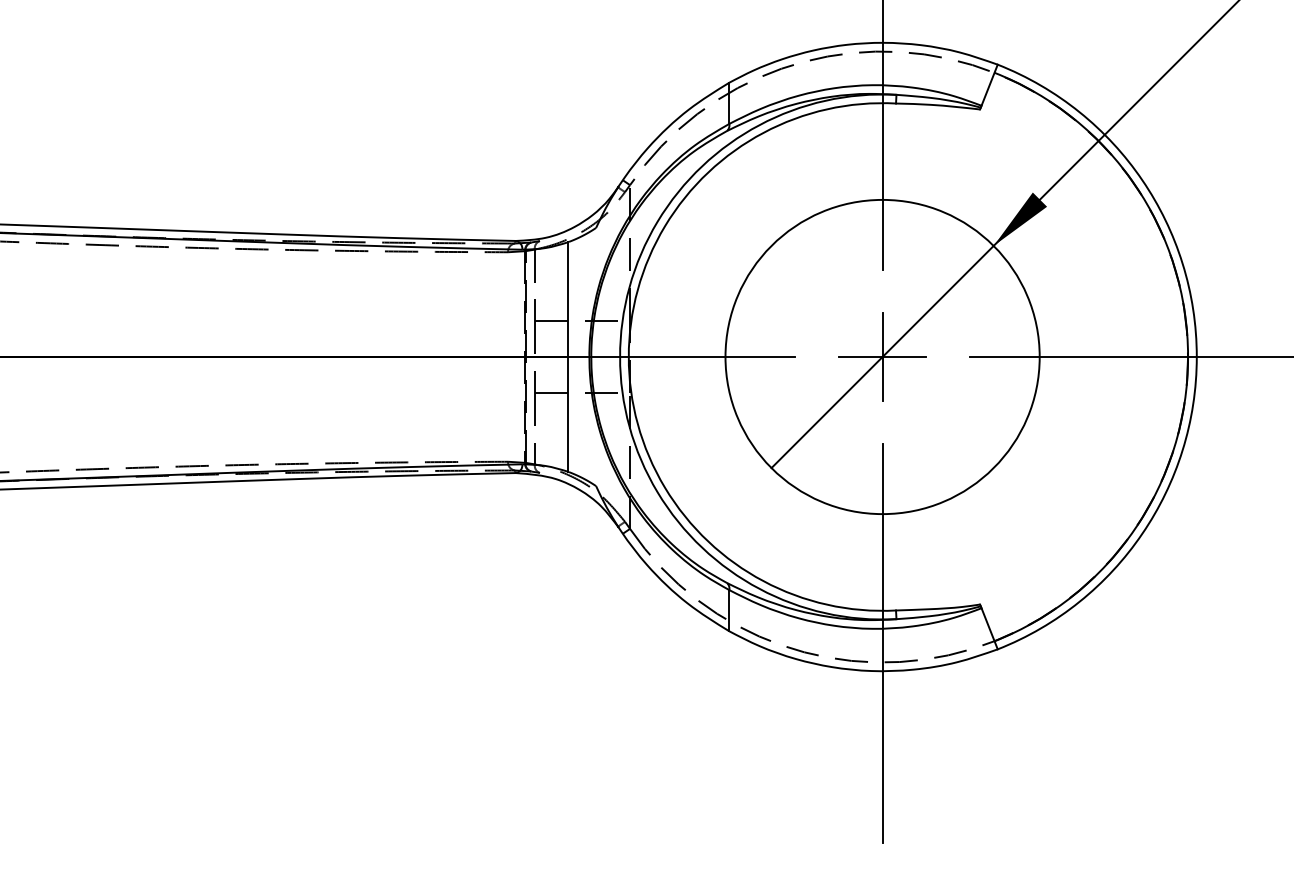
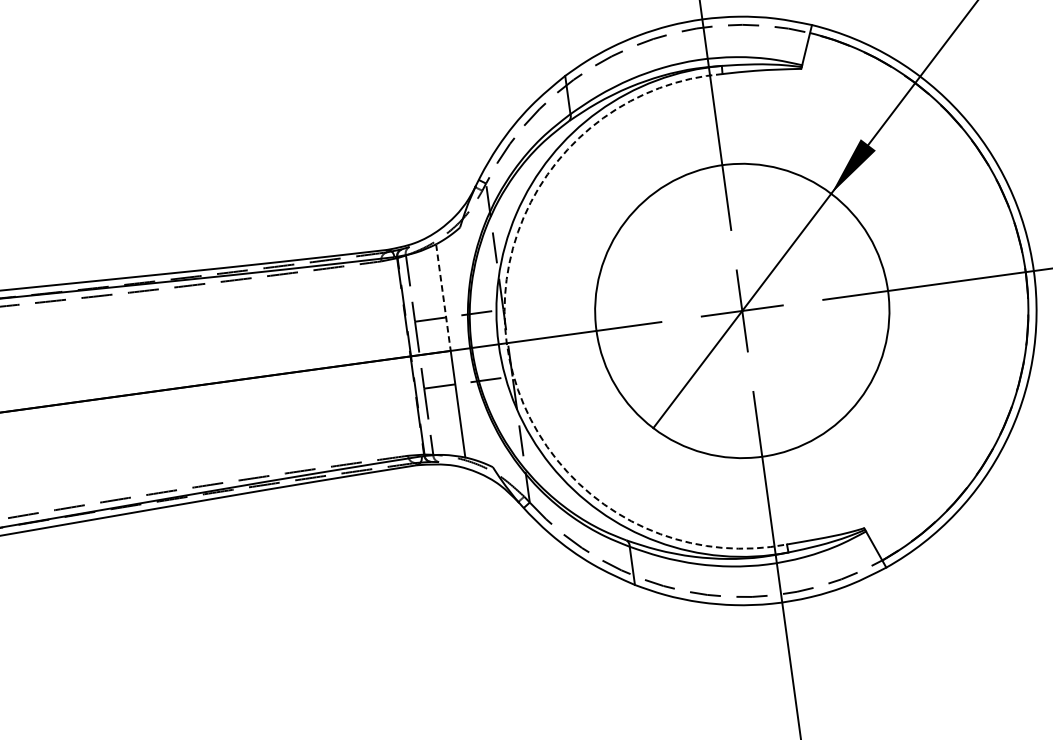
line: (568, 300) -> (443, 298), solid -> dashed
arc: (628, 357) -> (506, 343), solid -> dashed

